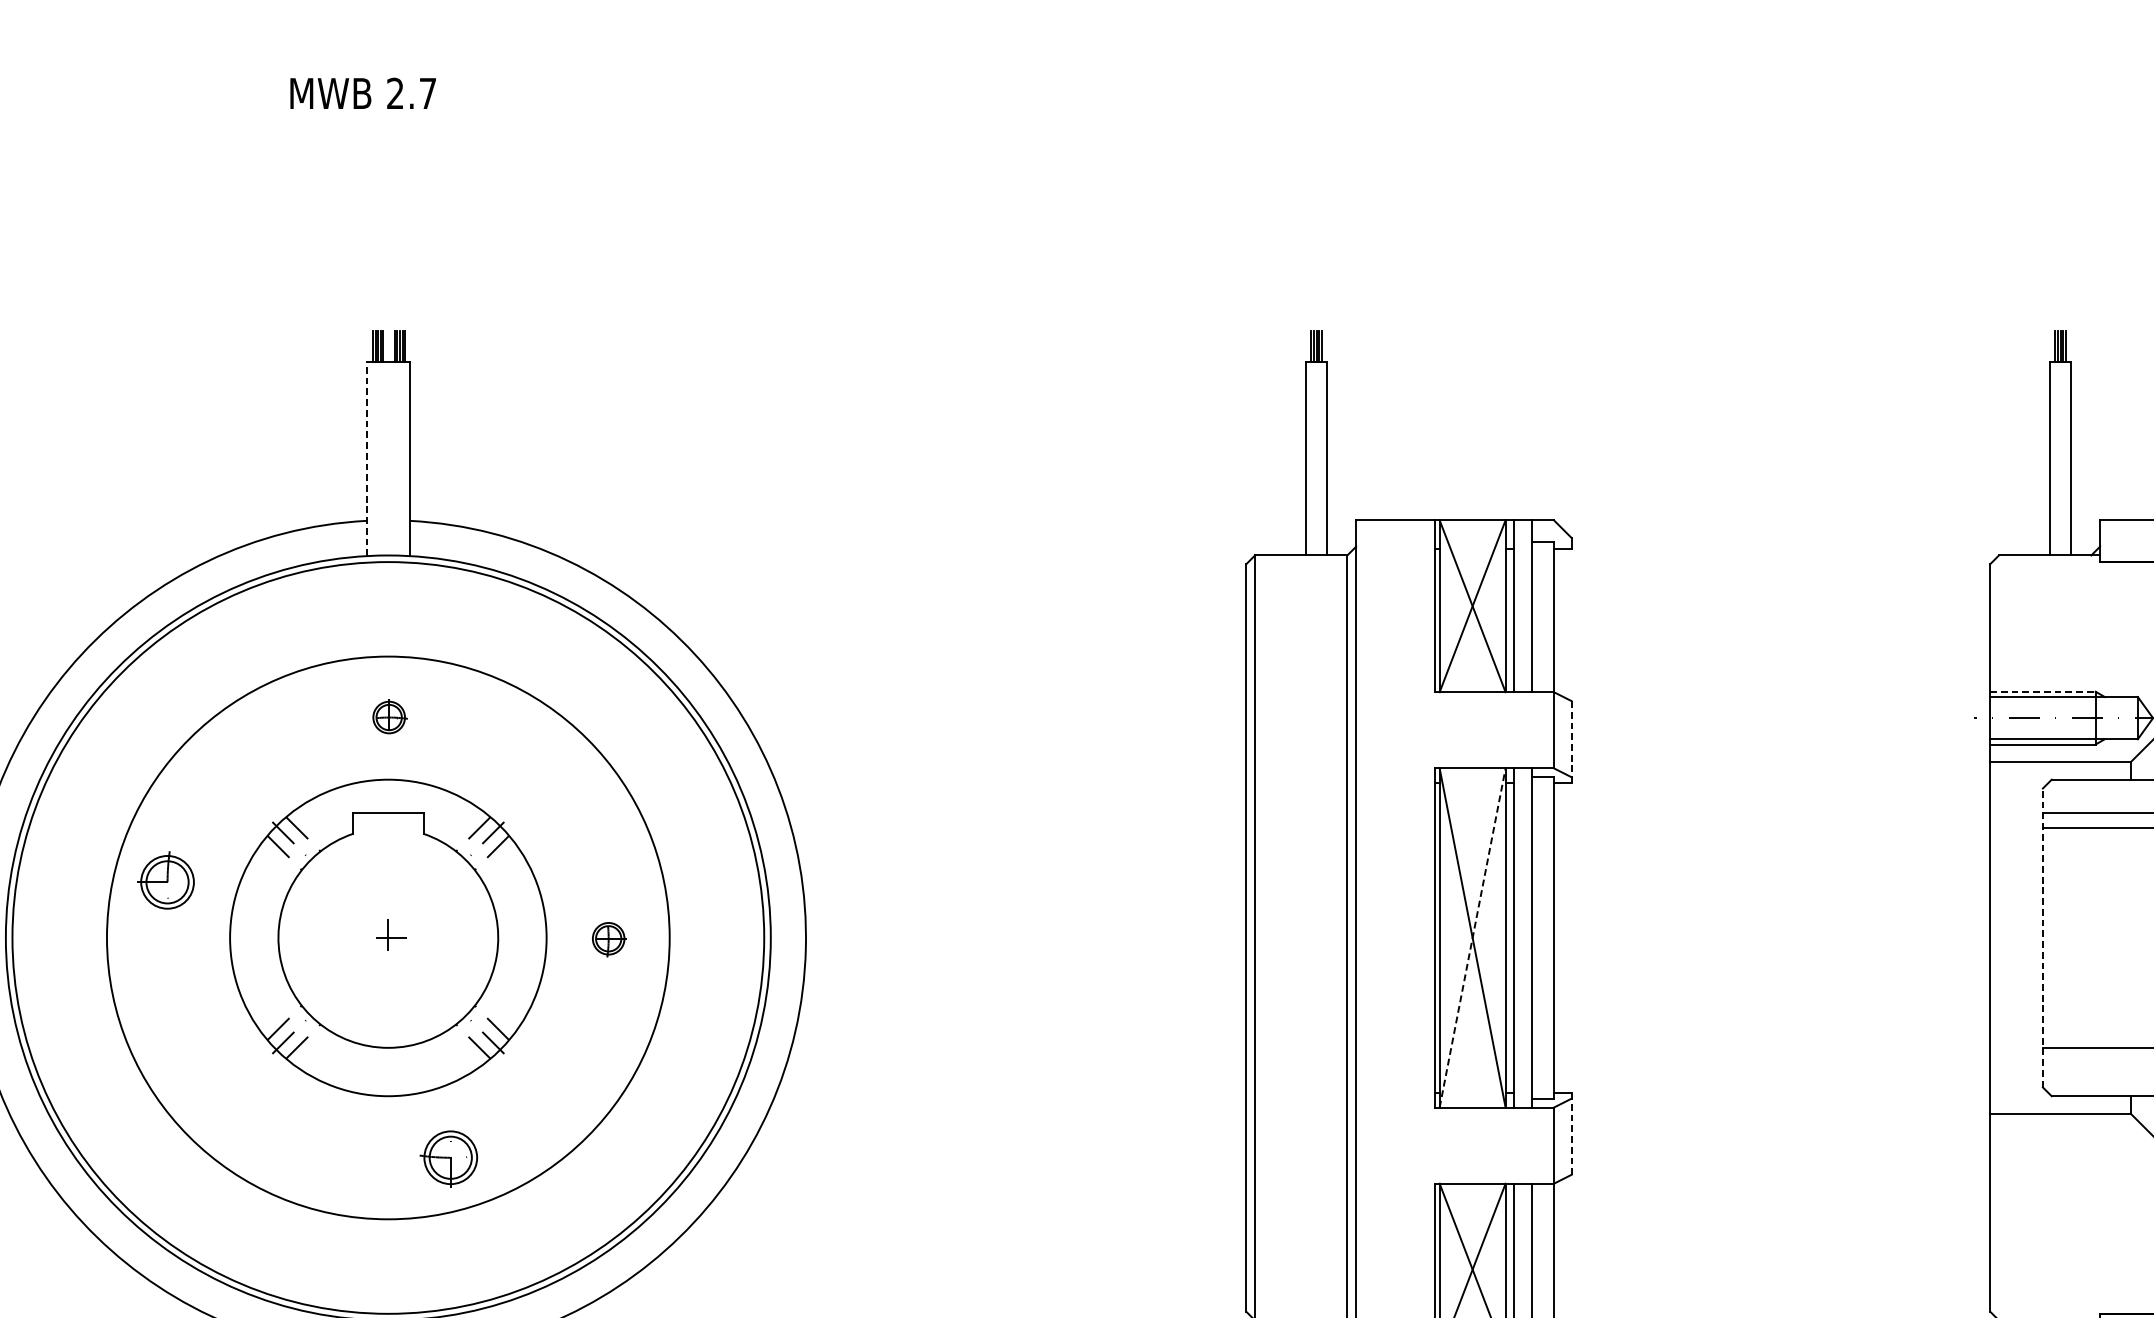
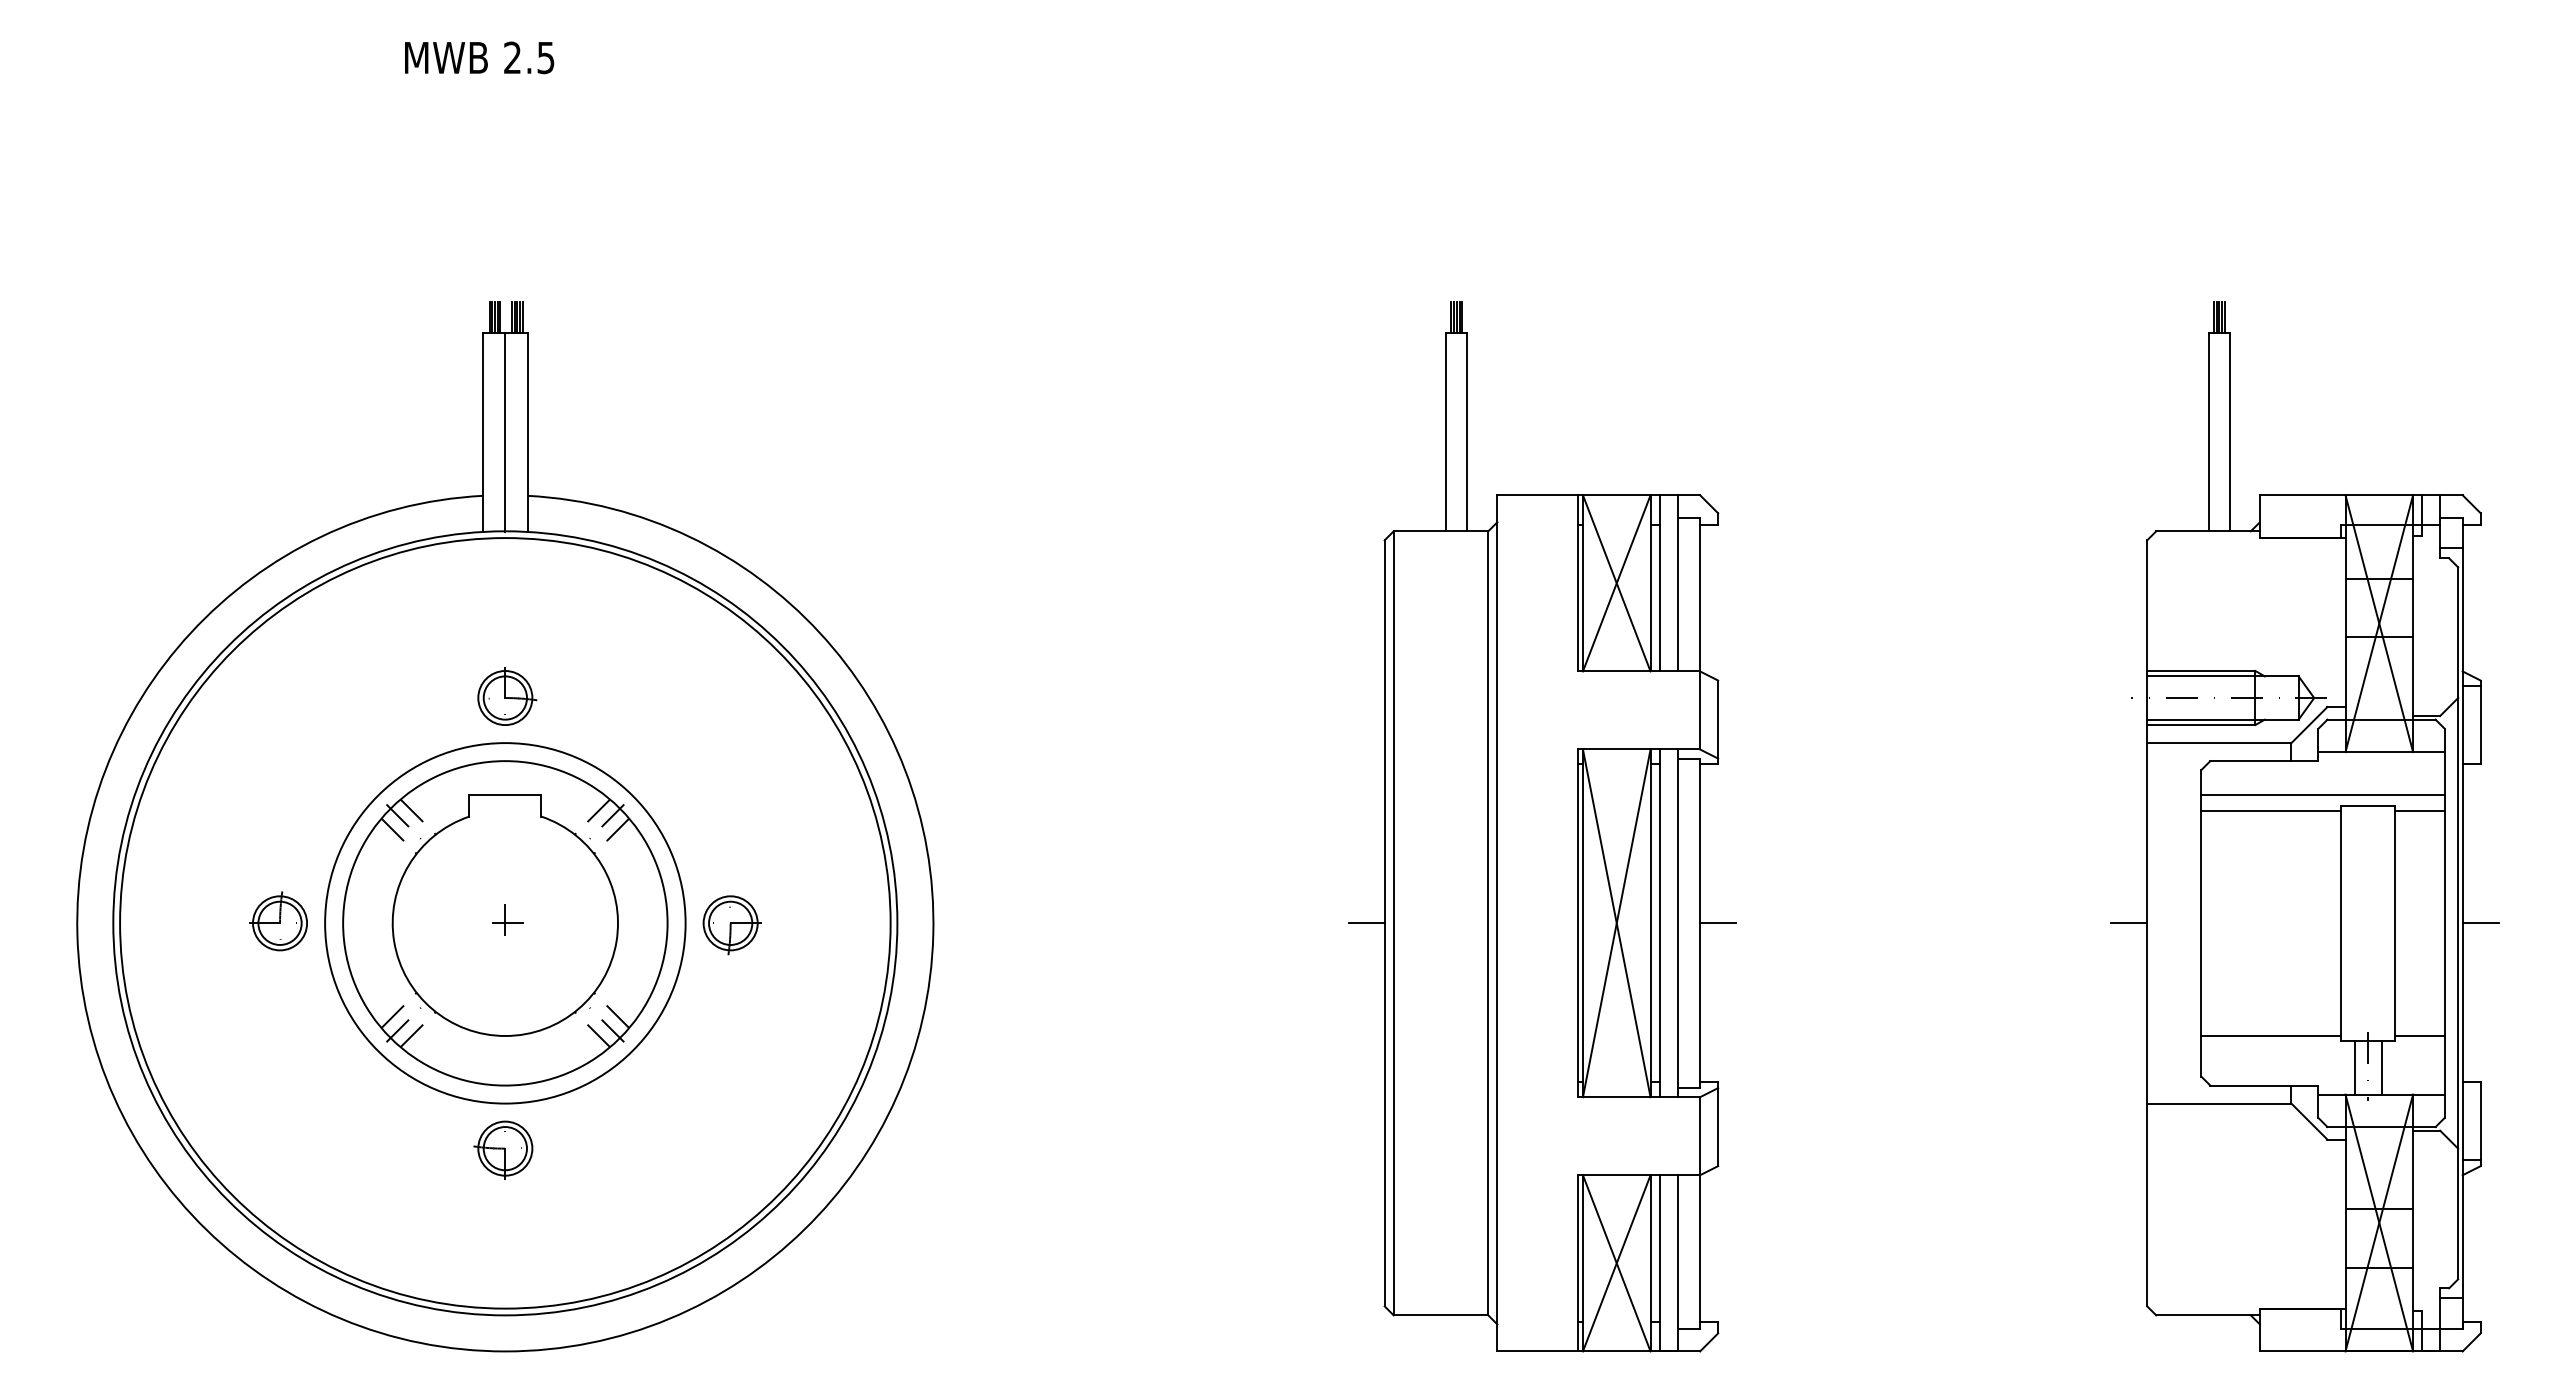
text: (427, 94) -> (545, 58), 2.7 -> 2.5
line: (367, 459) -> (483, 432), dashed -> solid
line: (388, 459) -> (505, 432), added
line: (2043, 692) -> (2201, 671), dashed -> solid
part: (390, 716) -> (507, 696), size x1.67
line: (1571, 742) -> (1718, 722), dashed -> solid
part: (166, 880) -> (278, 921), moved
line: (1472, 937) -> (1616, 922), dashed -> solid
line: (2043, 937) -> (2201, 922), dashed -> solid
circle: (388, 938) -> (505, 923), size x0.62
line: (1228, 938) -> (1366, 923), added
line: (1571, 938) -> (1718, 923), added
line: (1972, 938) -> (2129, 923), added
part: (608, 940) -> (731, 925), size x1.67
line: (1571, 1134) -> (1718, 1124), dashed -> solid
part: (448, 1158) -> (503, 1149), moved

